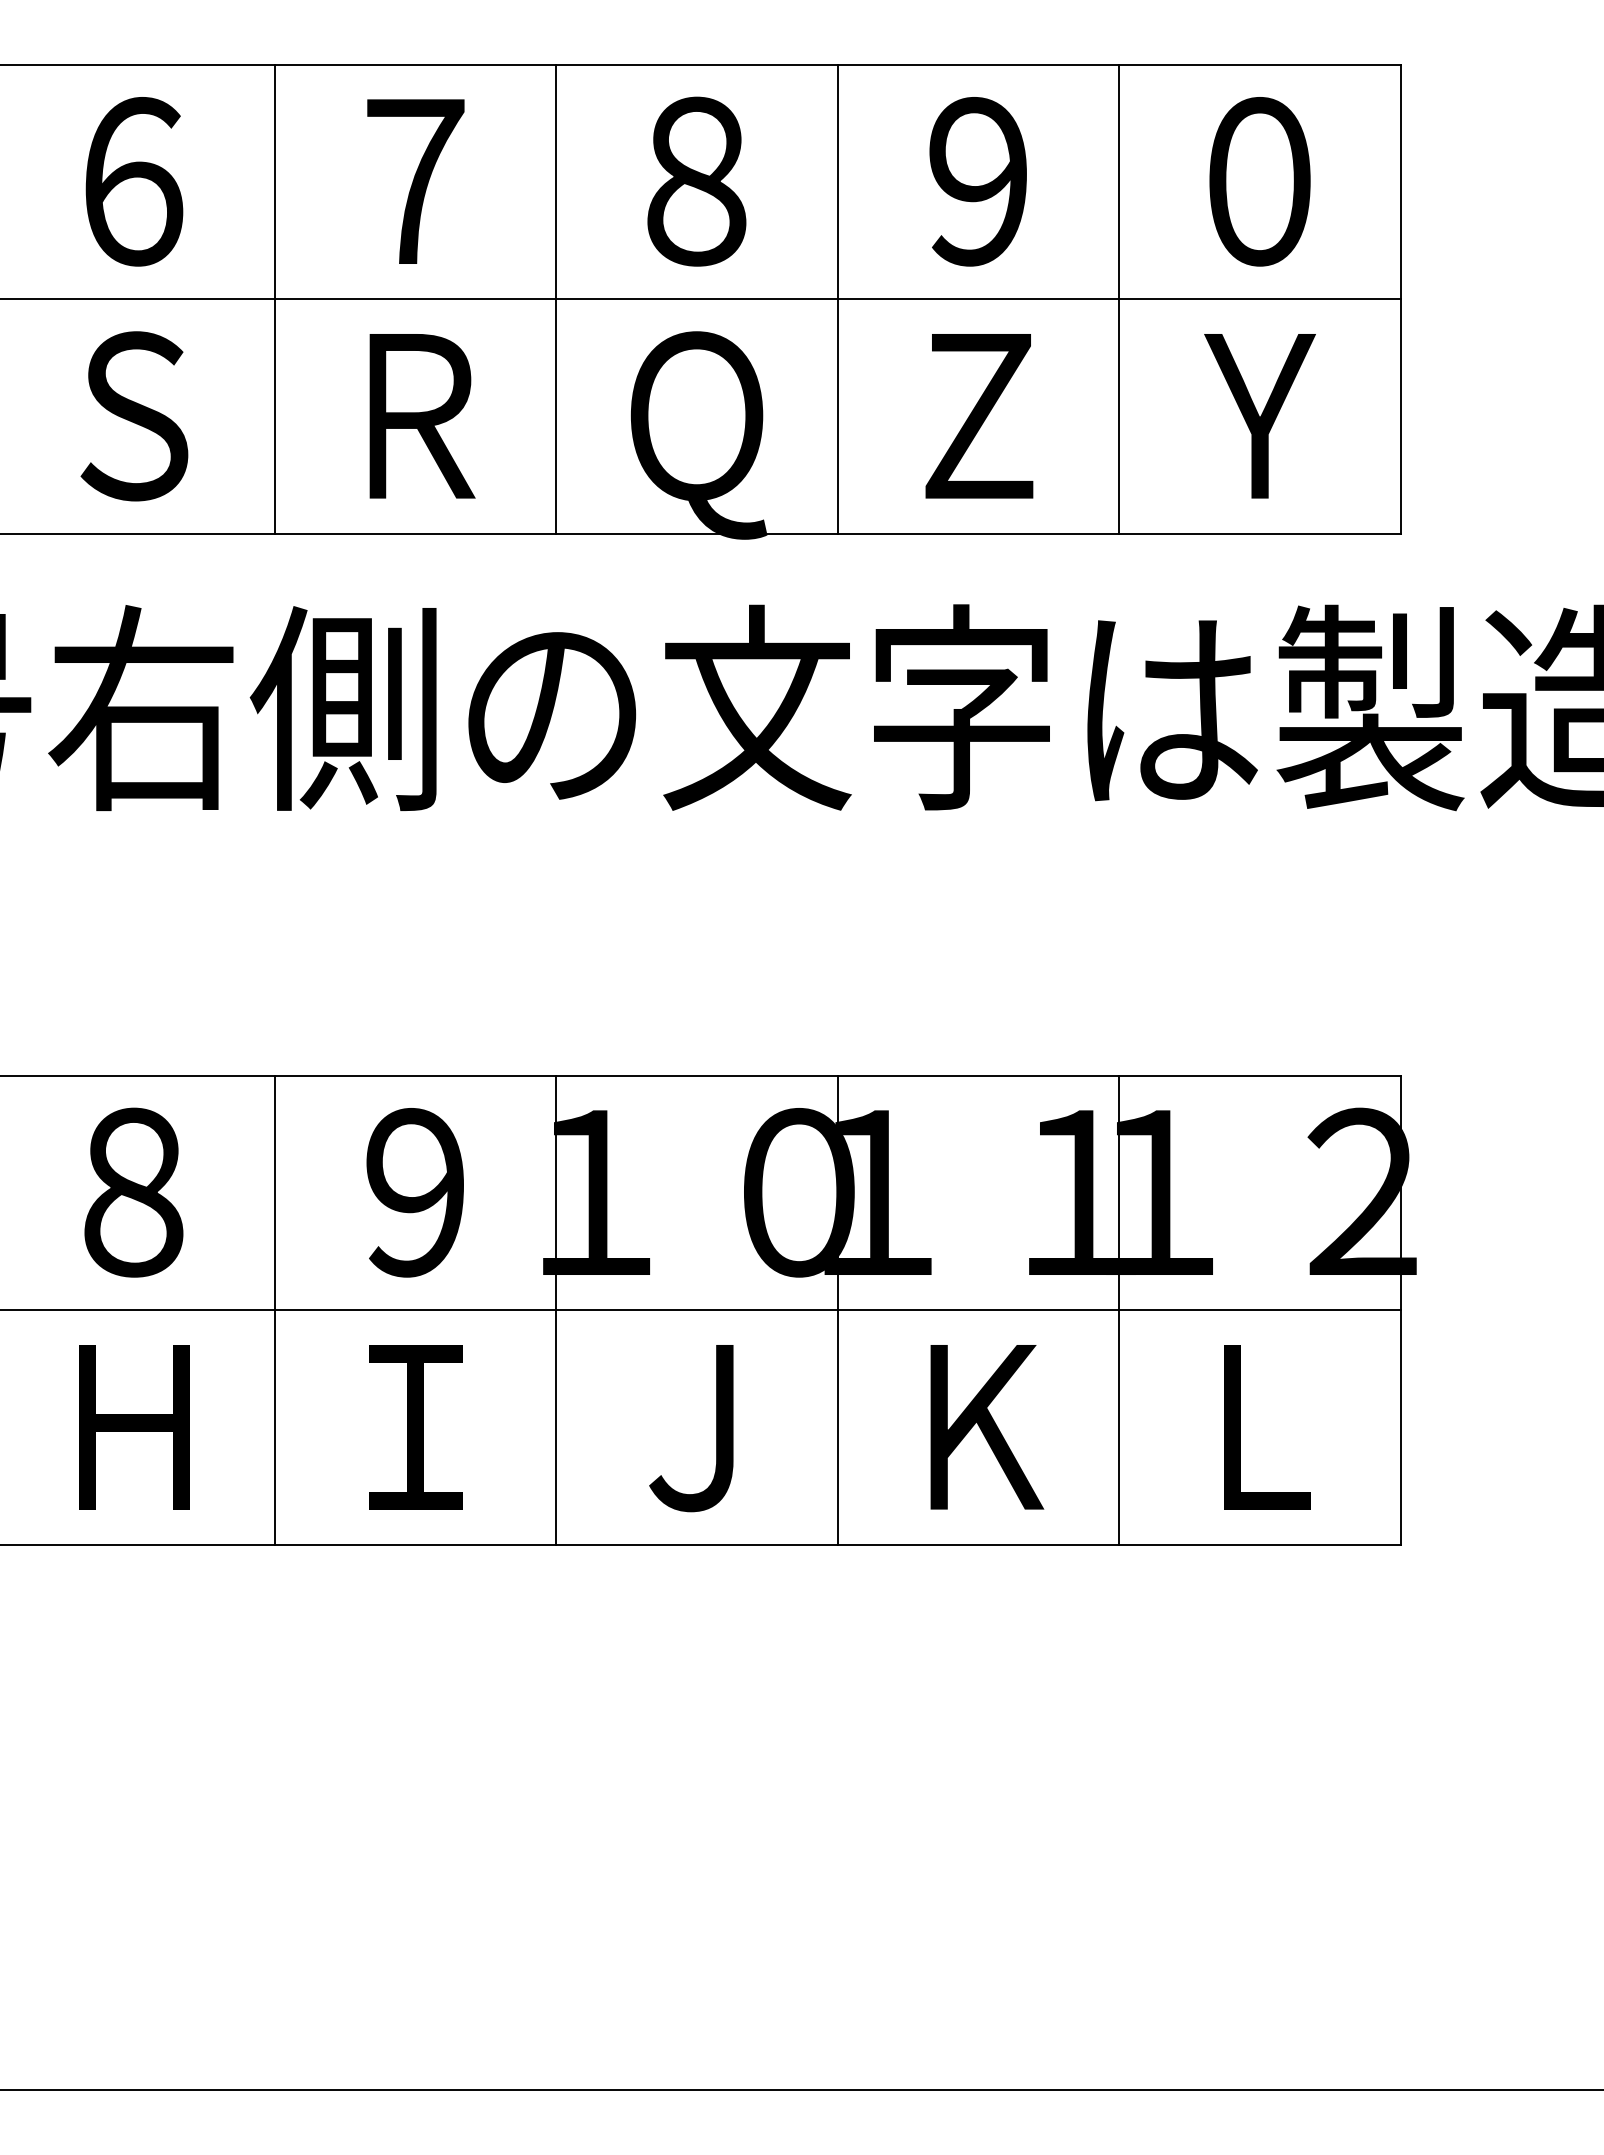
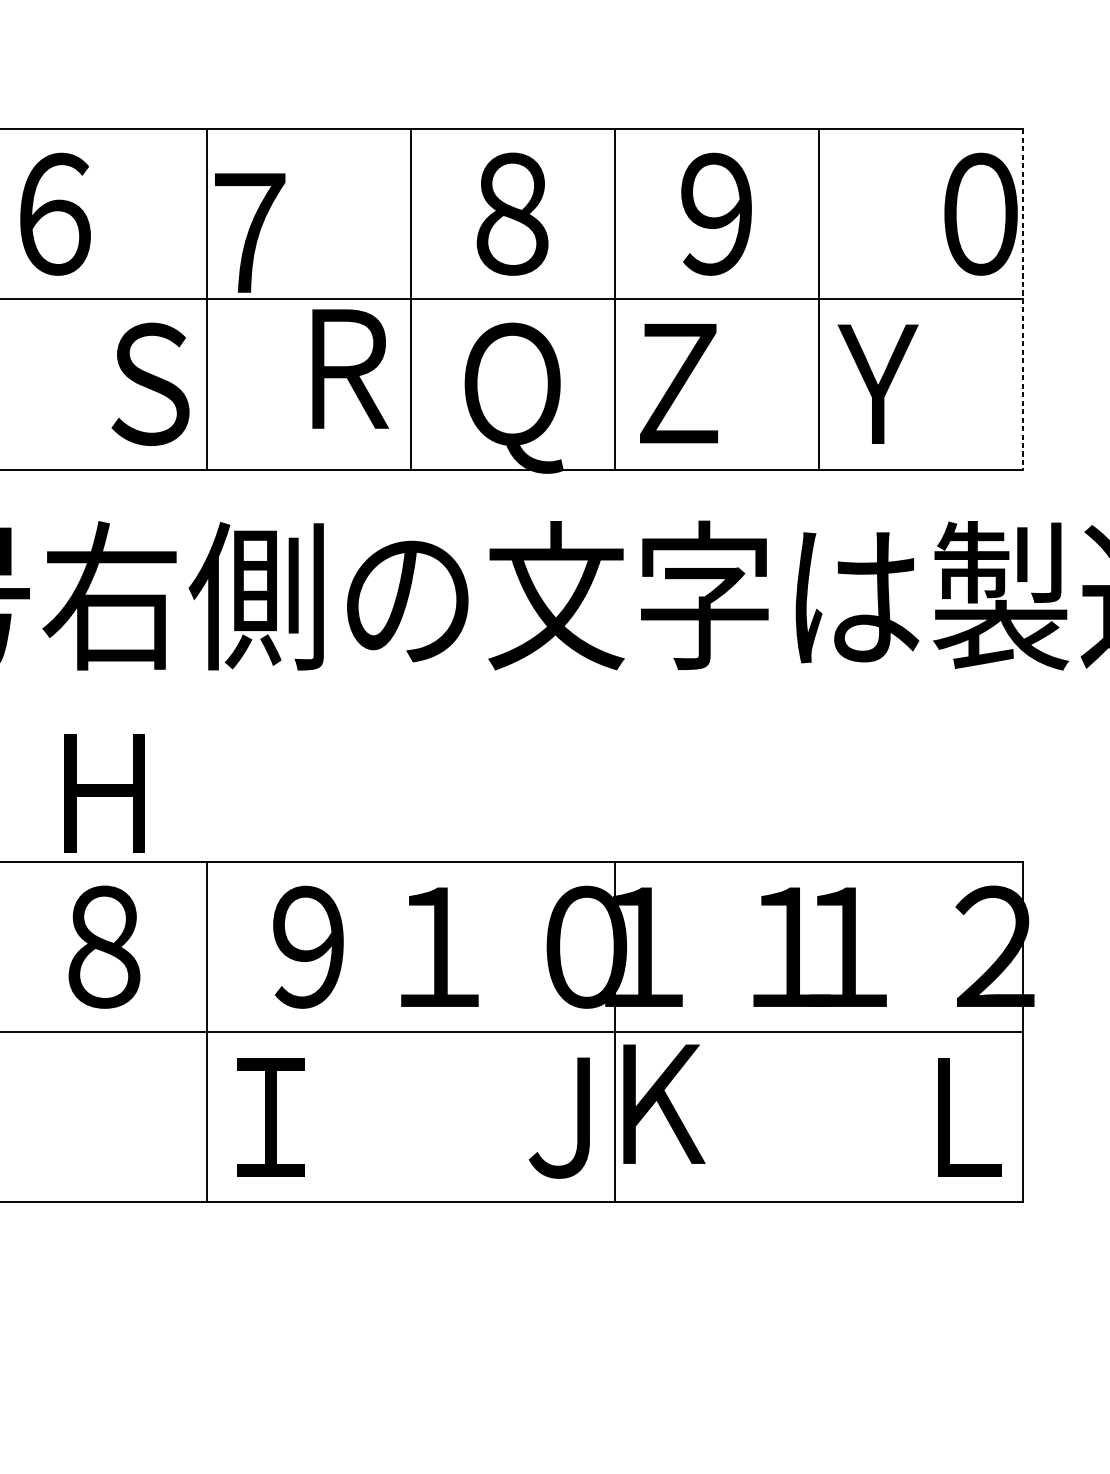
text: (134, 181) -> (55, 214), moved
text: (415, 181) -> (249, 232), moved
text: (1259, 181) -> (980, 214), moved
line: (1400, 299) -> (1022, 299), solid -> dashed
text: (134, 416) -> (150, 384), moved
text: (422, 416) -> (350, 369), moved
text: (979, 416) -> (679, 383), moved
text: (1259, 416) -> (877, 384), moved
line: (556, 1309) -> (410, 1031), removed
line: (1119, 1309) -> (819, 1031), removed
text: (134, 1427) -> (104, 793), moved
text: (415, 1427) -> (270, 1117), moved
text: (987, 1427) -> (664, 1104), moved
text: (1267, 1427) -> (969, 1117), moved
text: (691, 1428) -> (559, 1118), moved

